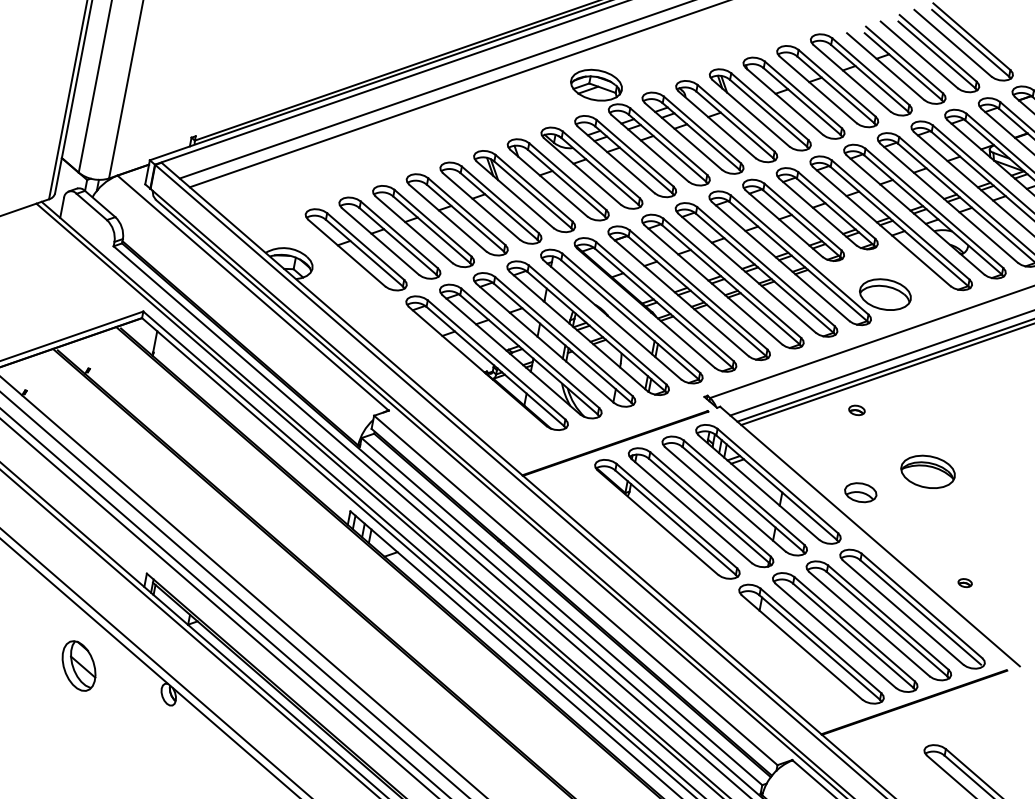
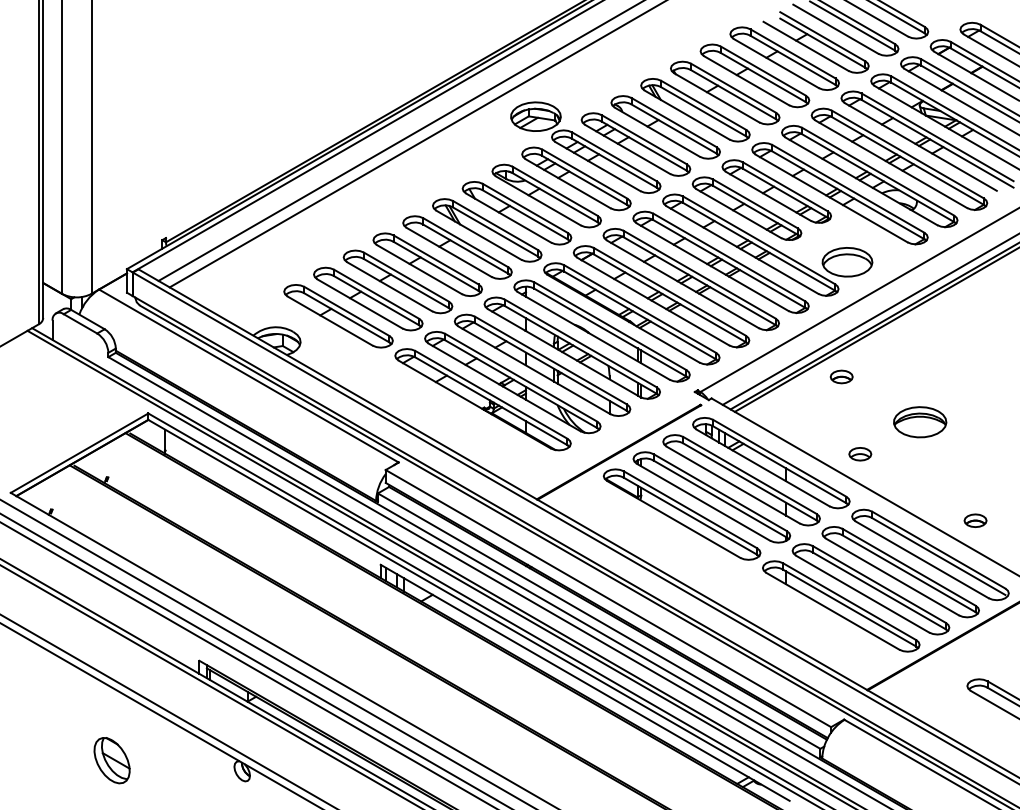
part: (856, 409) -> (841, 376), size x1.43
part: (860, 493) -> (860, 454), size x0.71
part: (965, 582) -> (975, 520), size x1.67
part: (78, 665) -> (111, 760), moved

